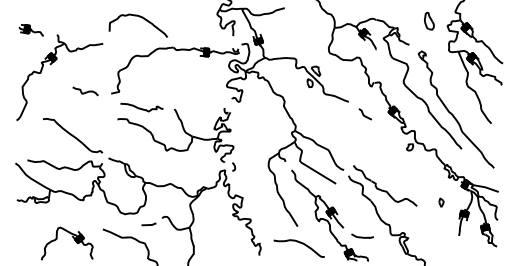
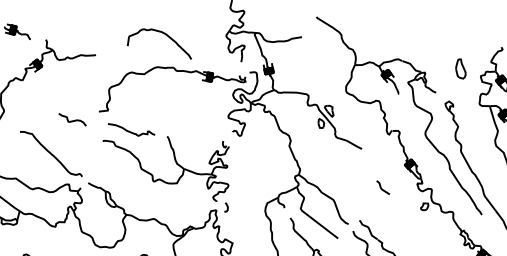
curve: (141, 18) -> (164, 35), moved
curve: (85, 91) -> (72, 119), moved
line: (364, 114) -> (382, 187), moved

